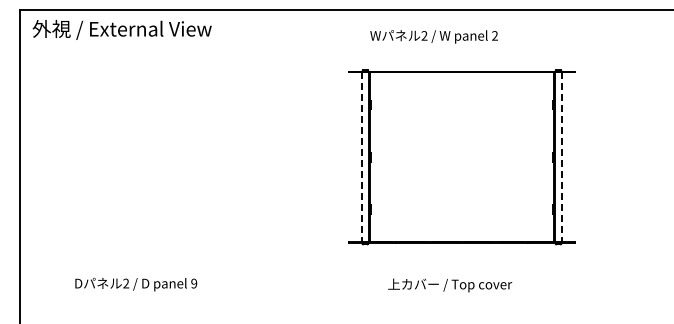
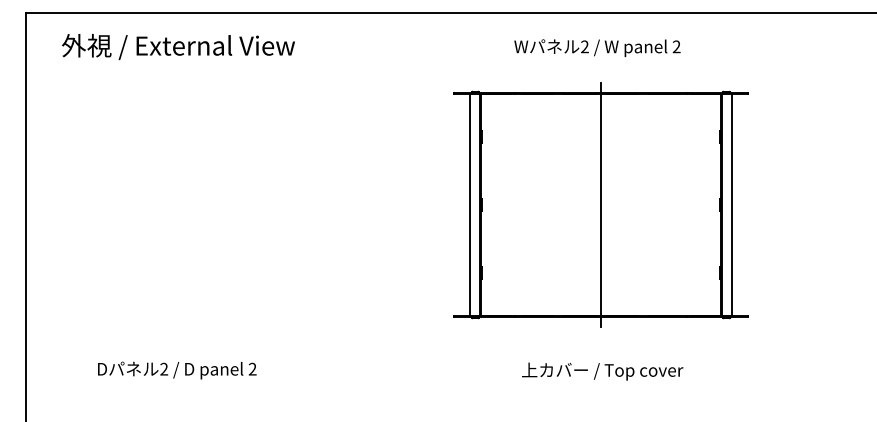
text: (121, 29) -> (177, 46), moved
text: (433, 36) -> (596, 47), moved
line: (361, 157) -> (470, 205), dashed -> solid
line: (461, 157) -> (600, 205), added
line: (562, 157) -> (731, 205), dashed -> solid
text: (194, 283) -> (253, 369), 9 -> 2
text: (450, 285) -> (603, 371), moved

